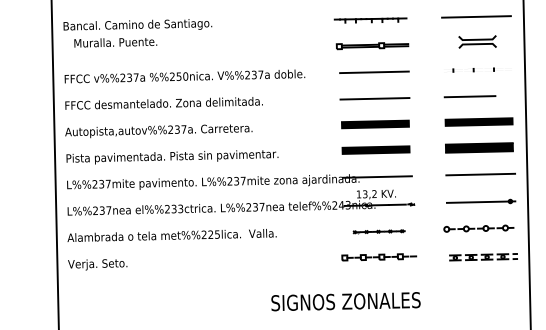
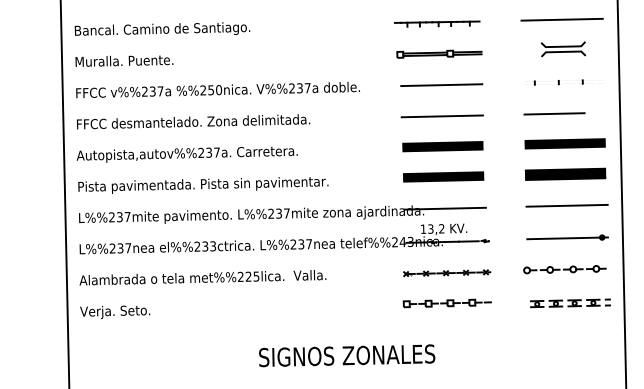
text: (115, 42) -> (124, 60), moved
part: (379, 231) -> (447, 273), size x1.43
text: (346, 301) -> (347, 355), moved

